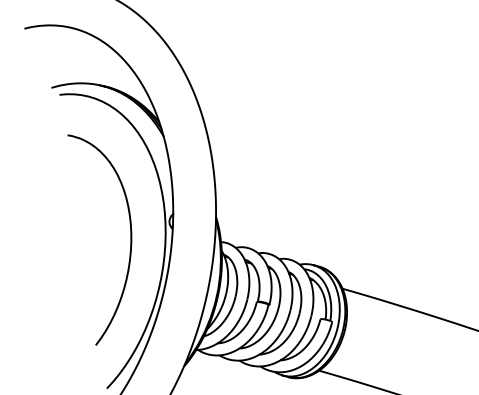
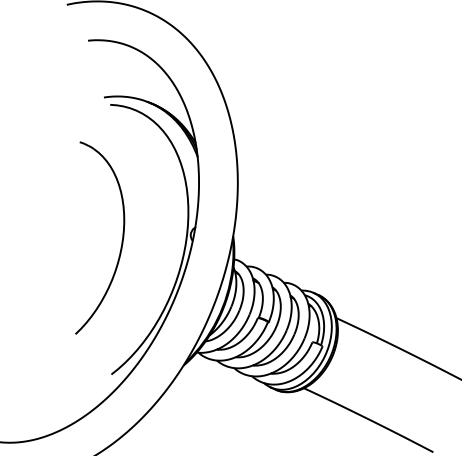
part: (129, 235) -> (121, 240), moved

